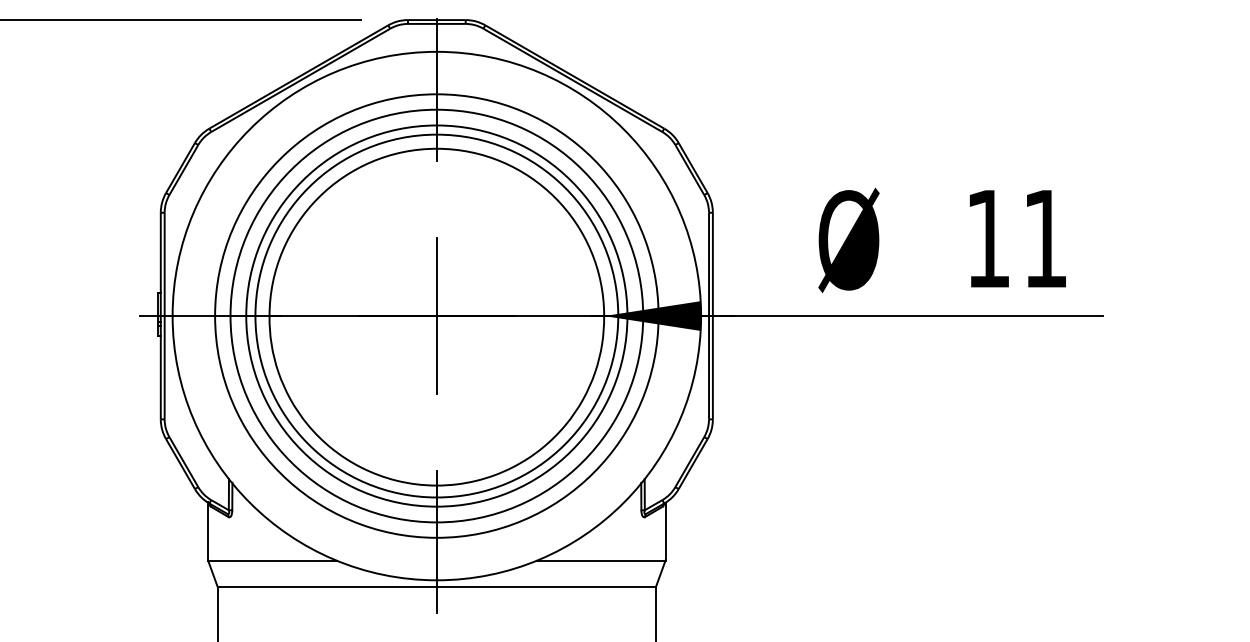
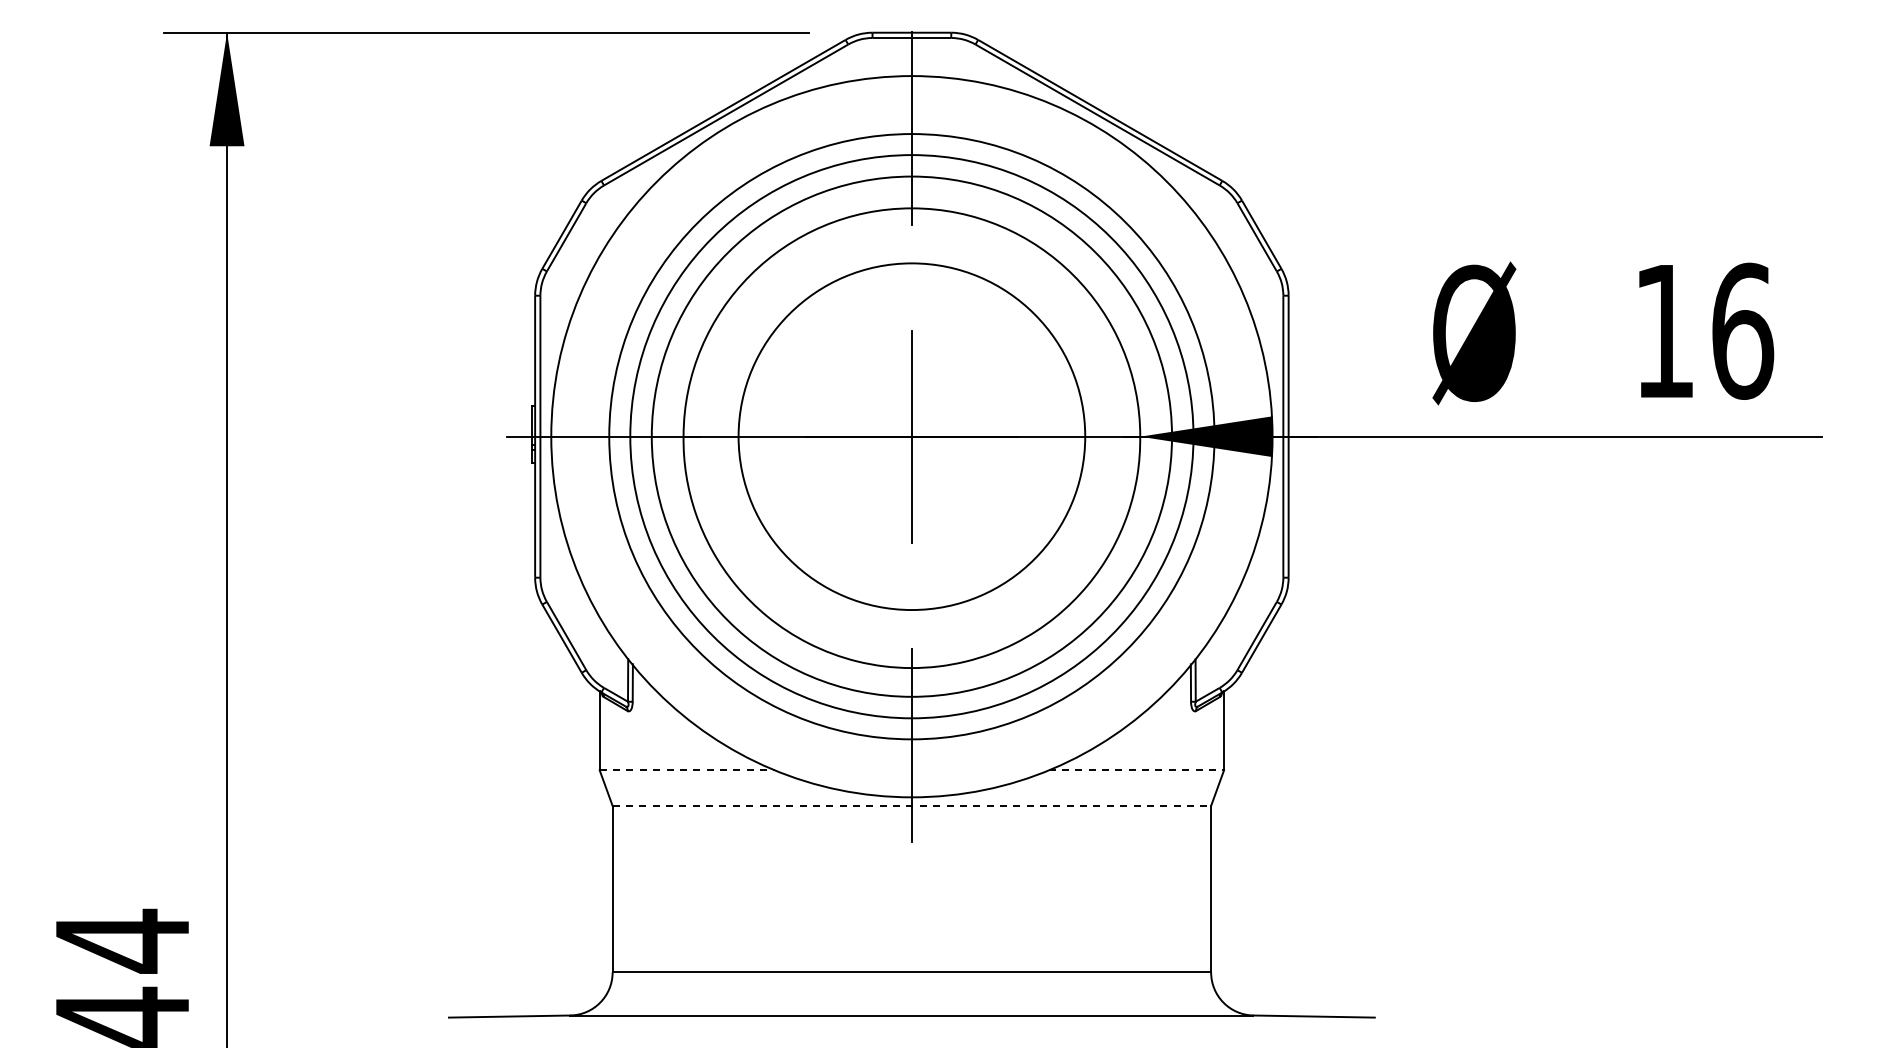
text: (1046, 238) -> (1743, 330), 11 -> 16
circle: (436, 315) -> (911, 436), size x0.7
line: (272, 560) -> (687, 770), solid -> dashed
line: (601, 560) -> (1136, 770), solid -> dashed
line: (437, 586) -> (912, 805), solid -> dashed

